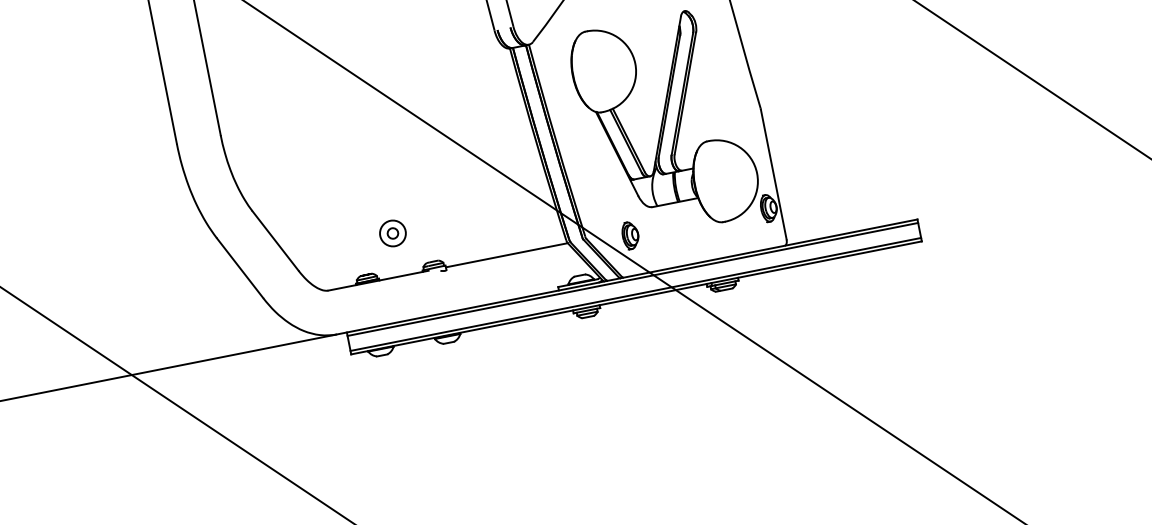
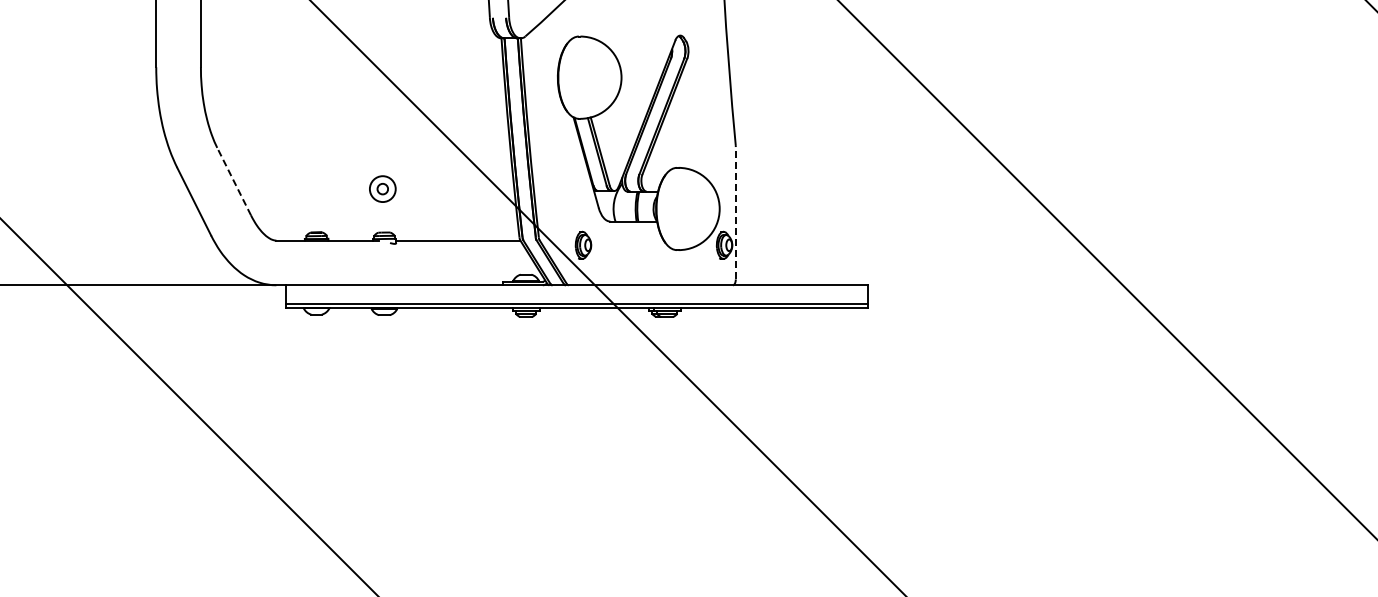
line: (773, 173) -> (735, 212), solid -> dashed
part: (392, 232) -> (382, 188), moved
line: (275, 240) -> (234, 181), solid -> dashed
line: (633, 279) -> (577, 288), removed

